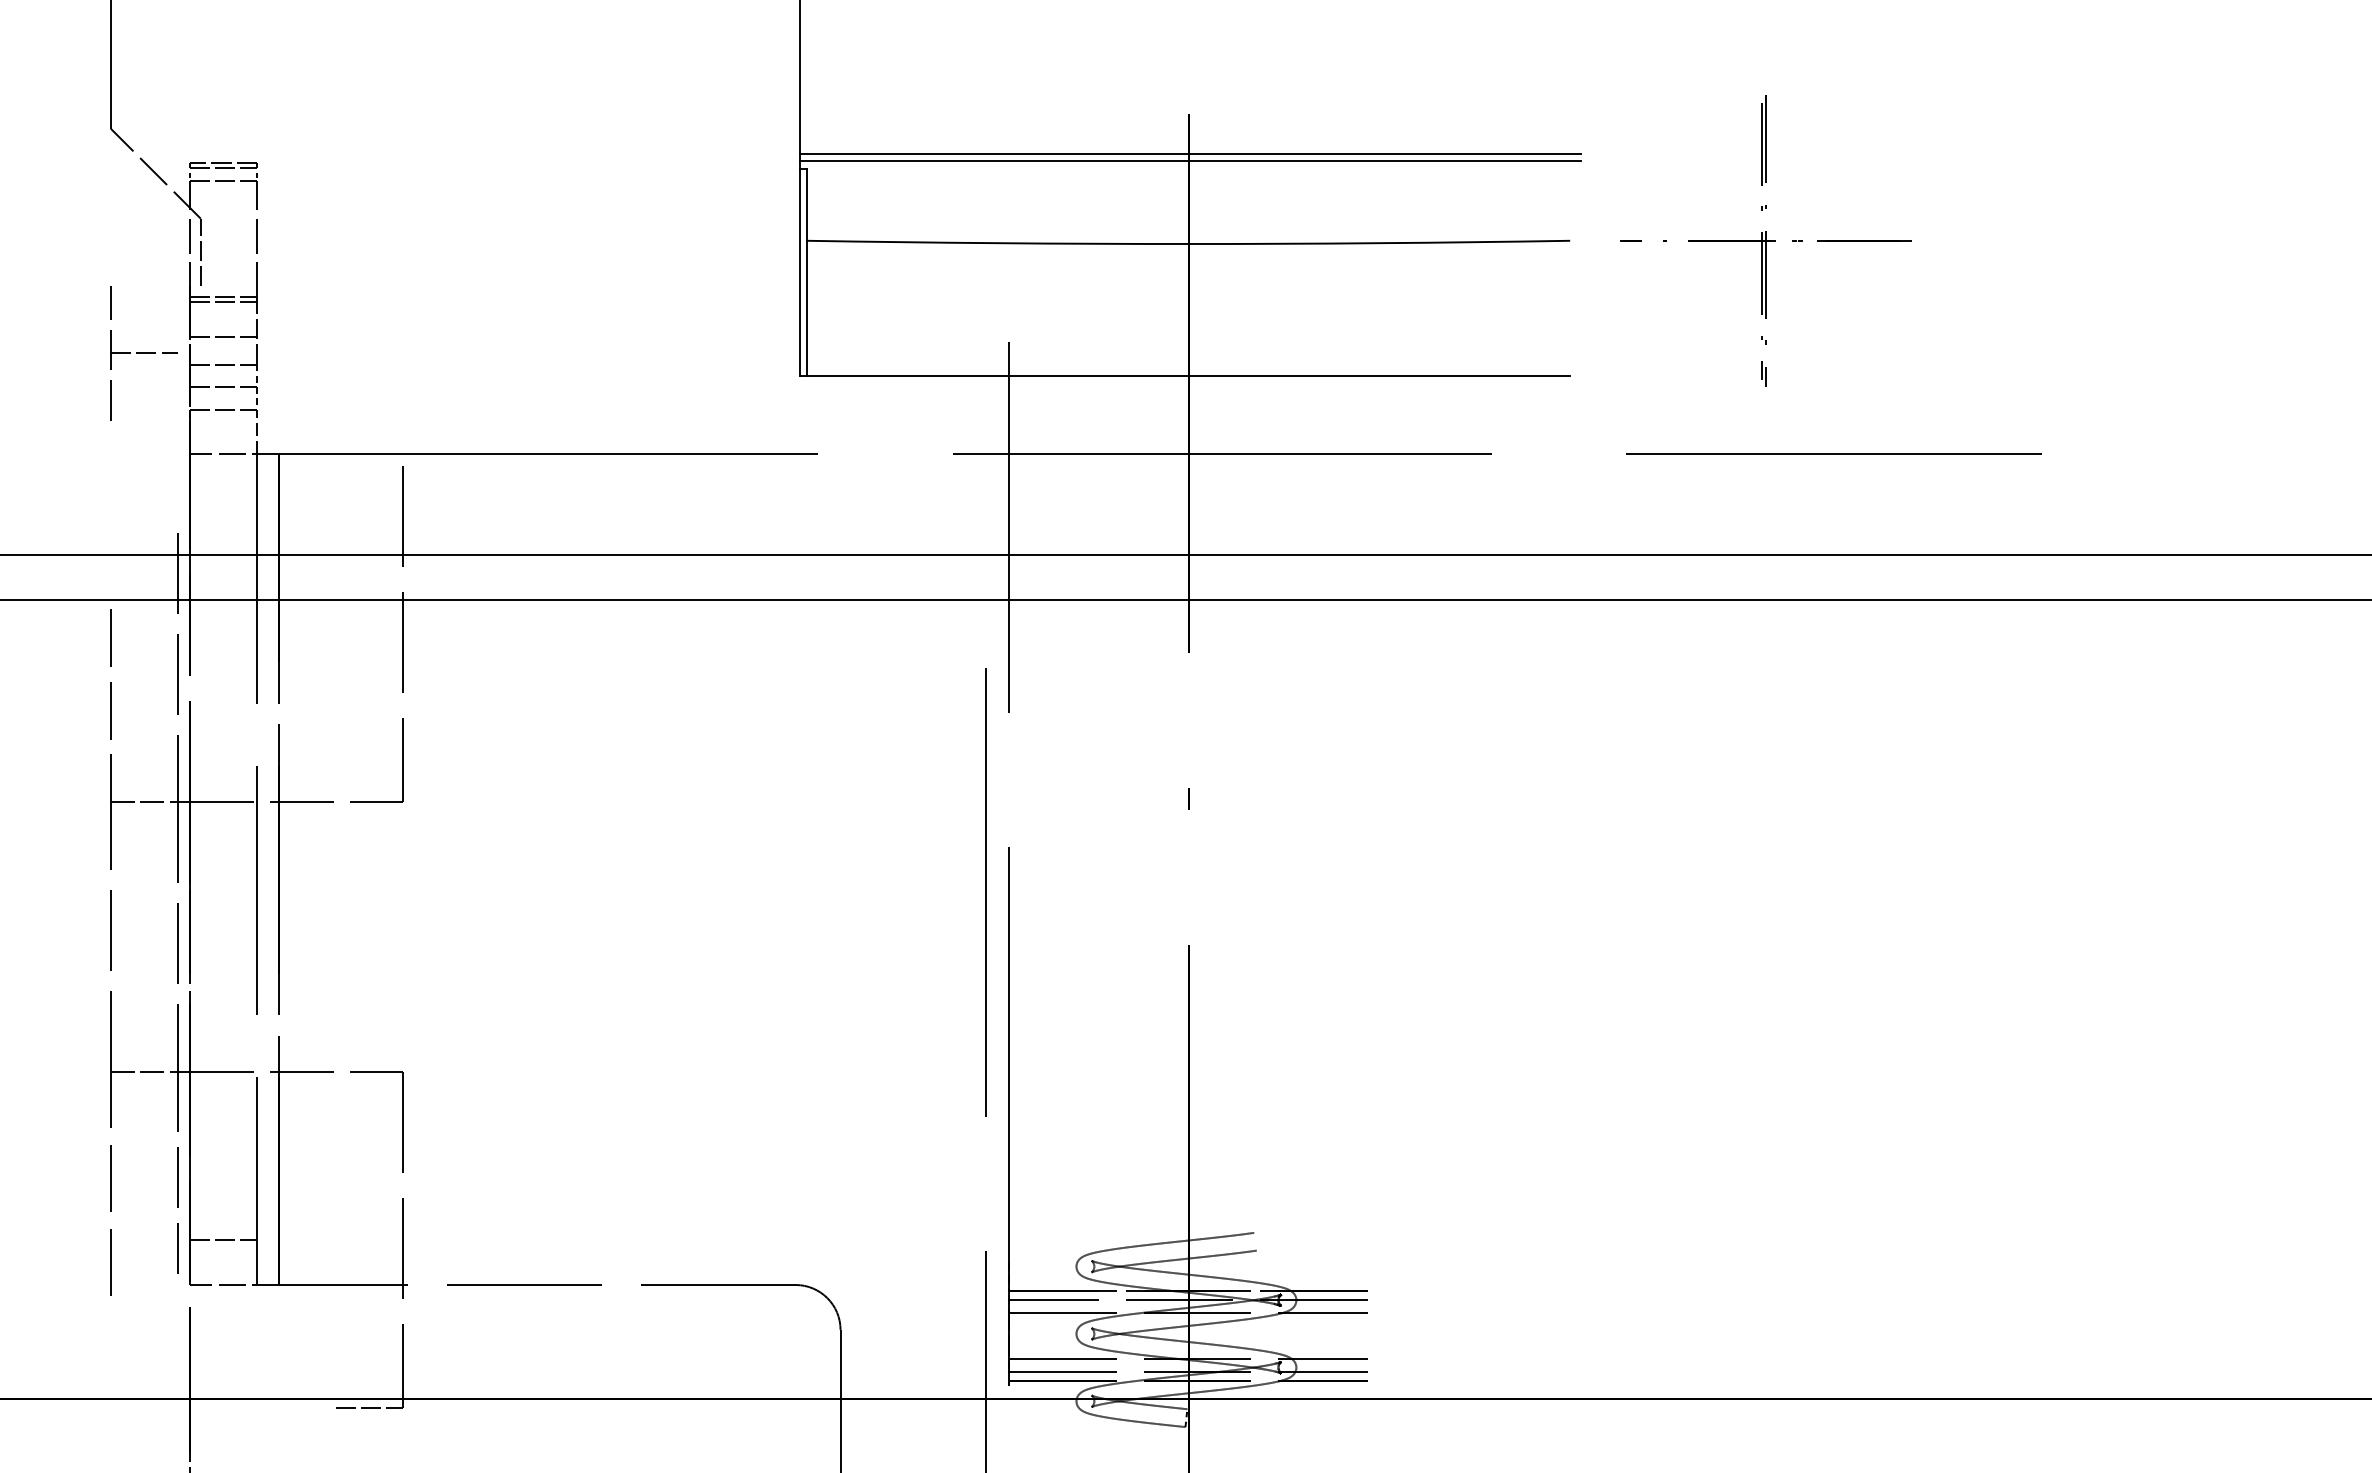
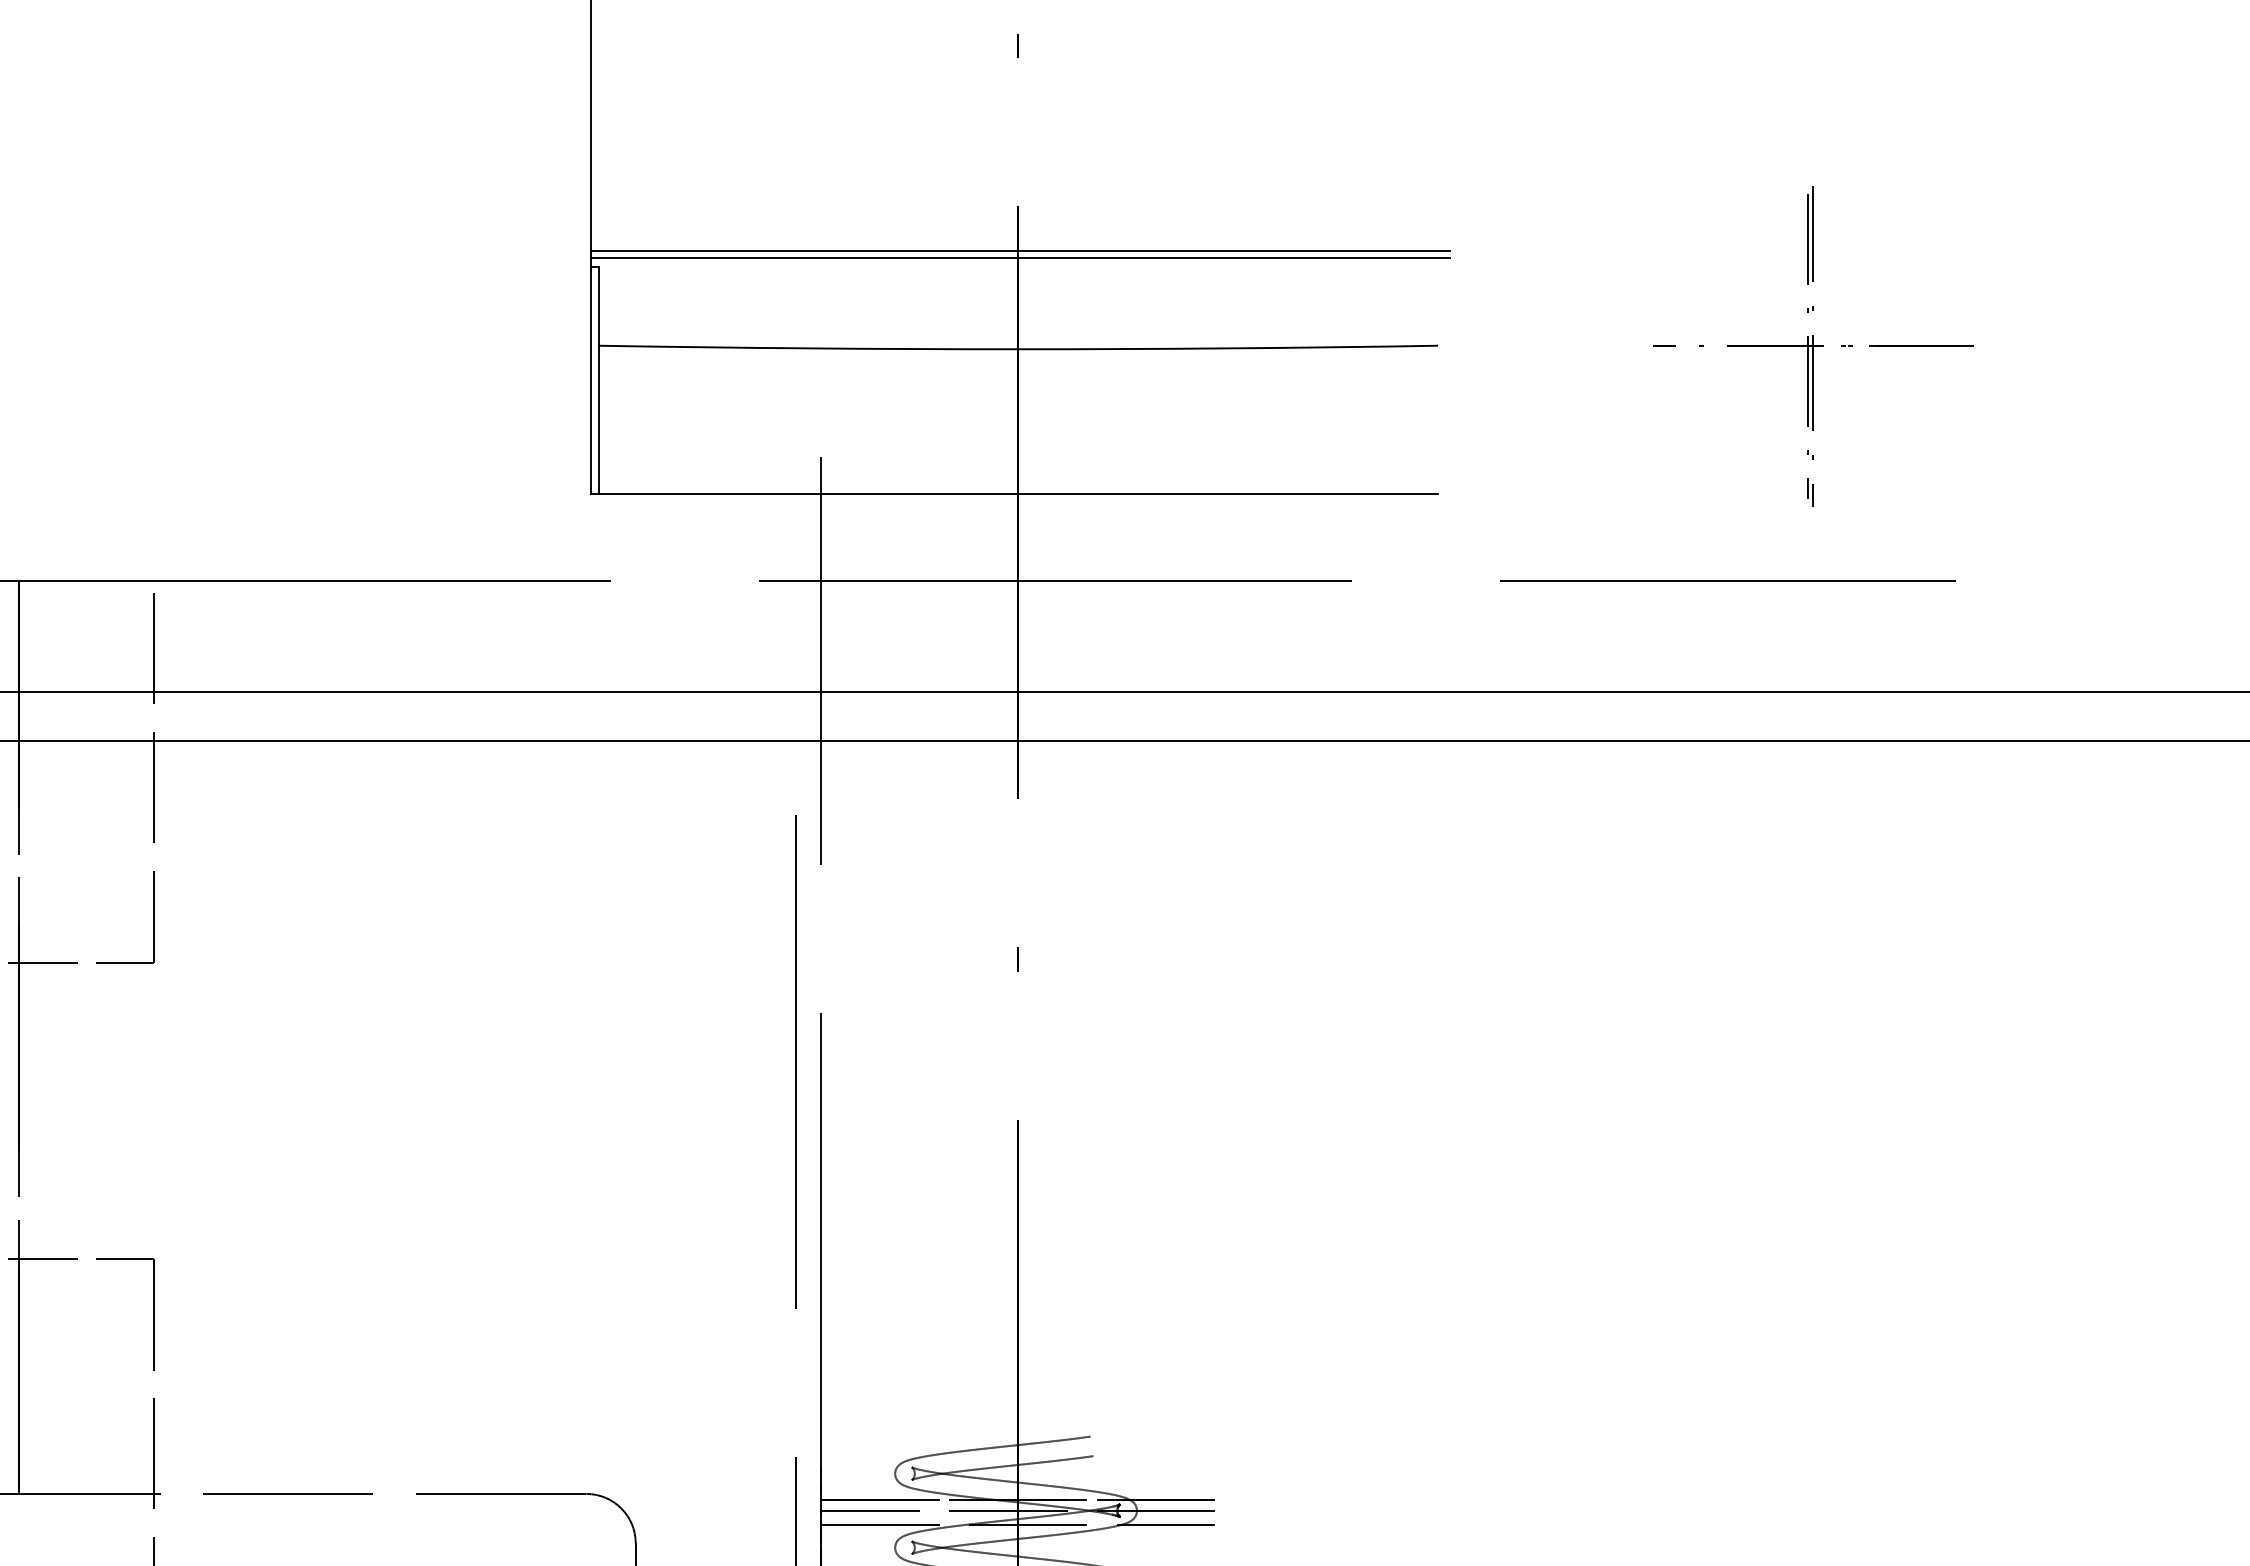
part: (1765, 240) -> (1812, 345), moved

